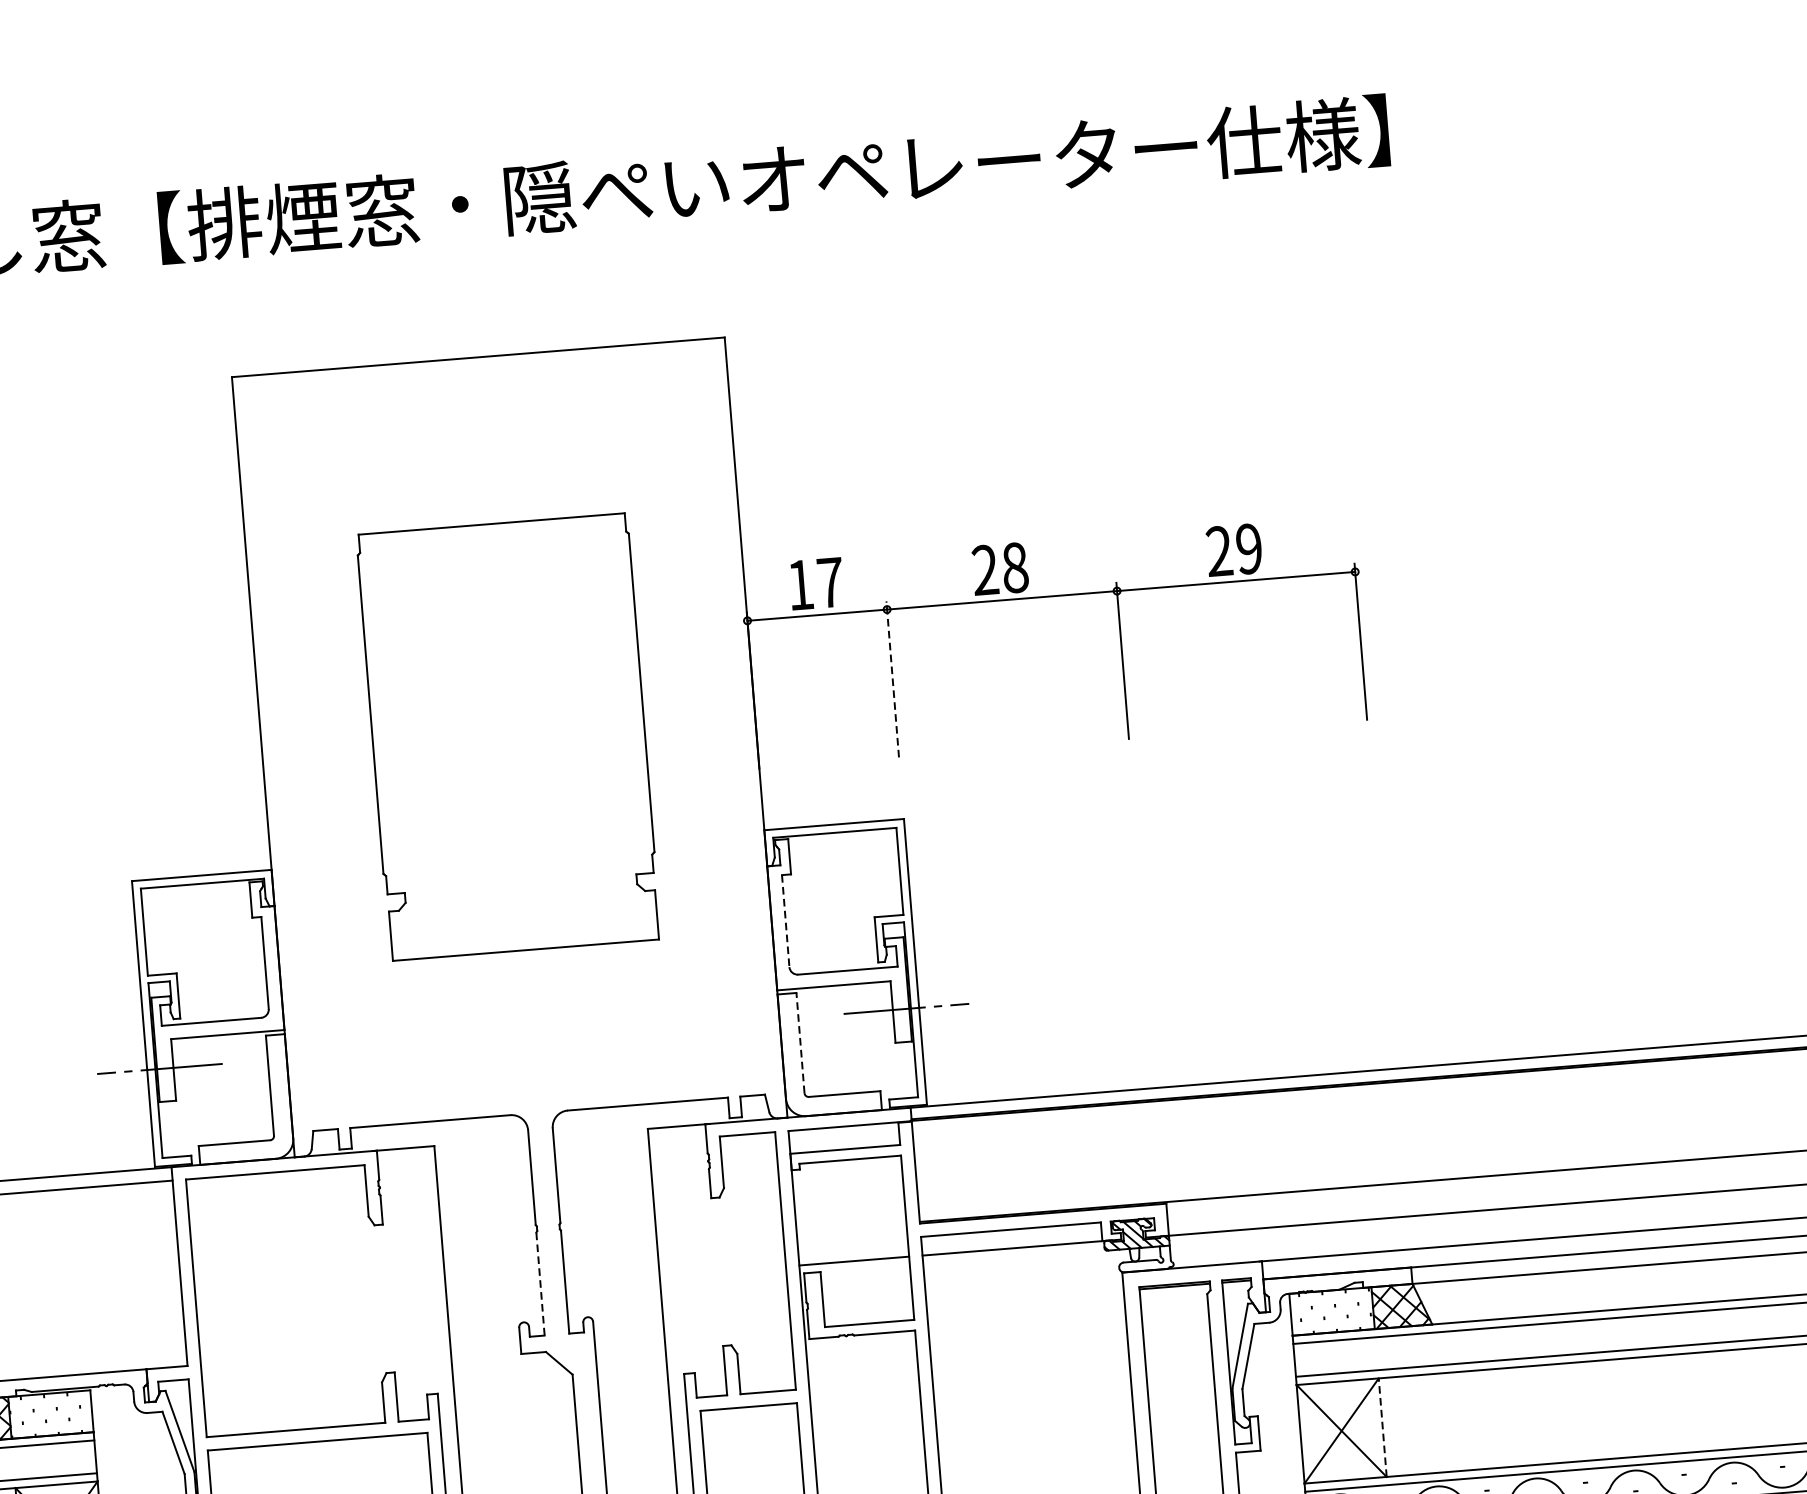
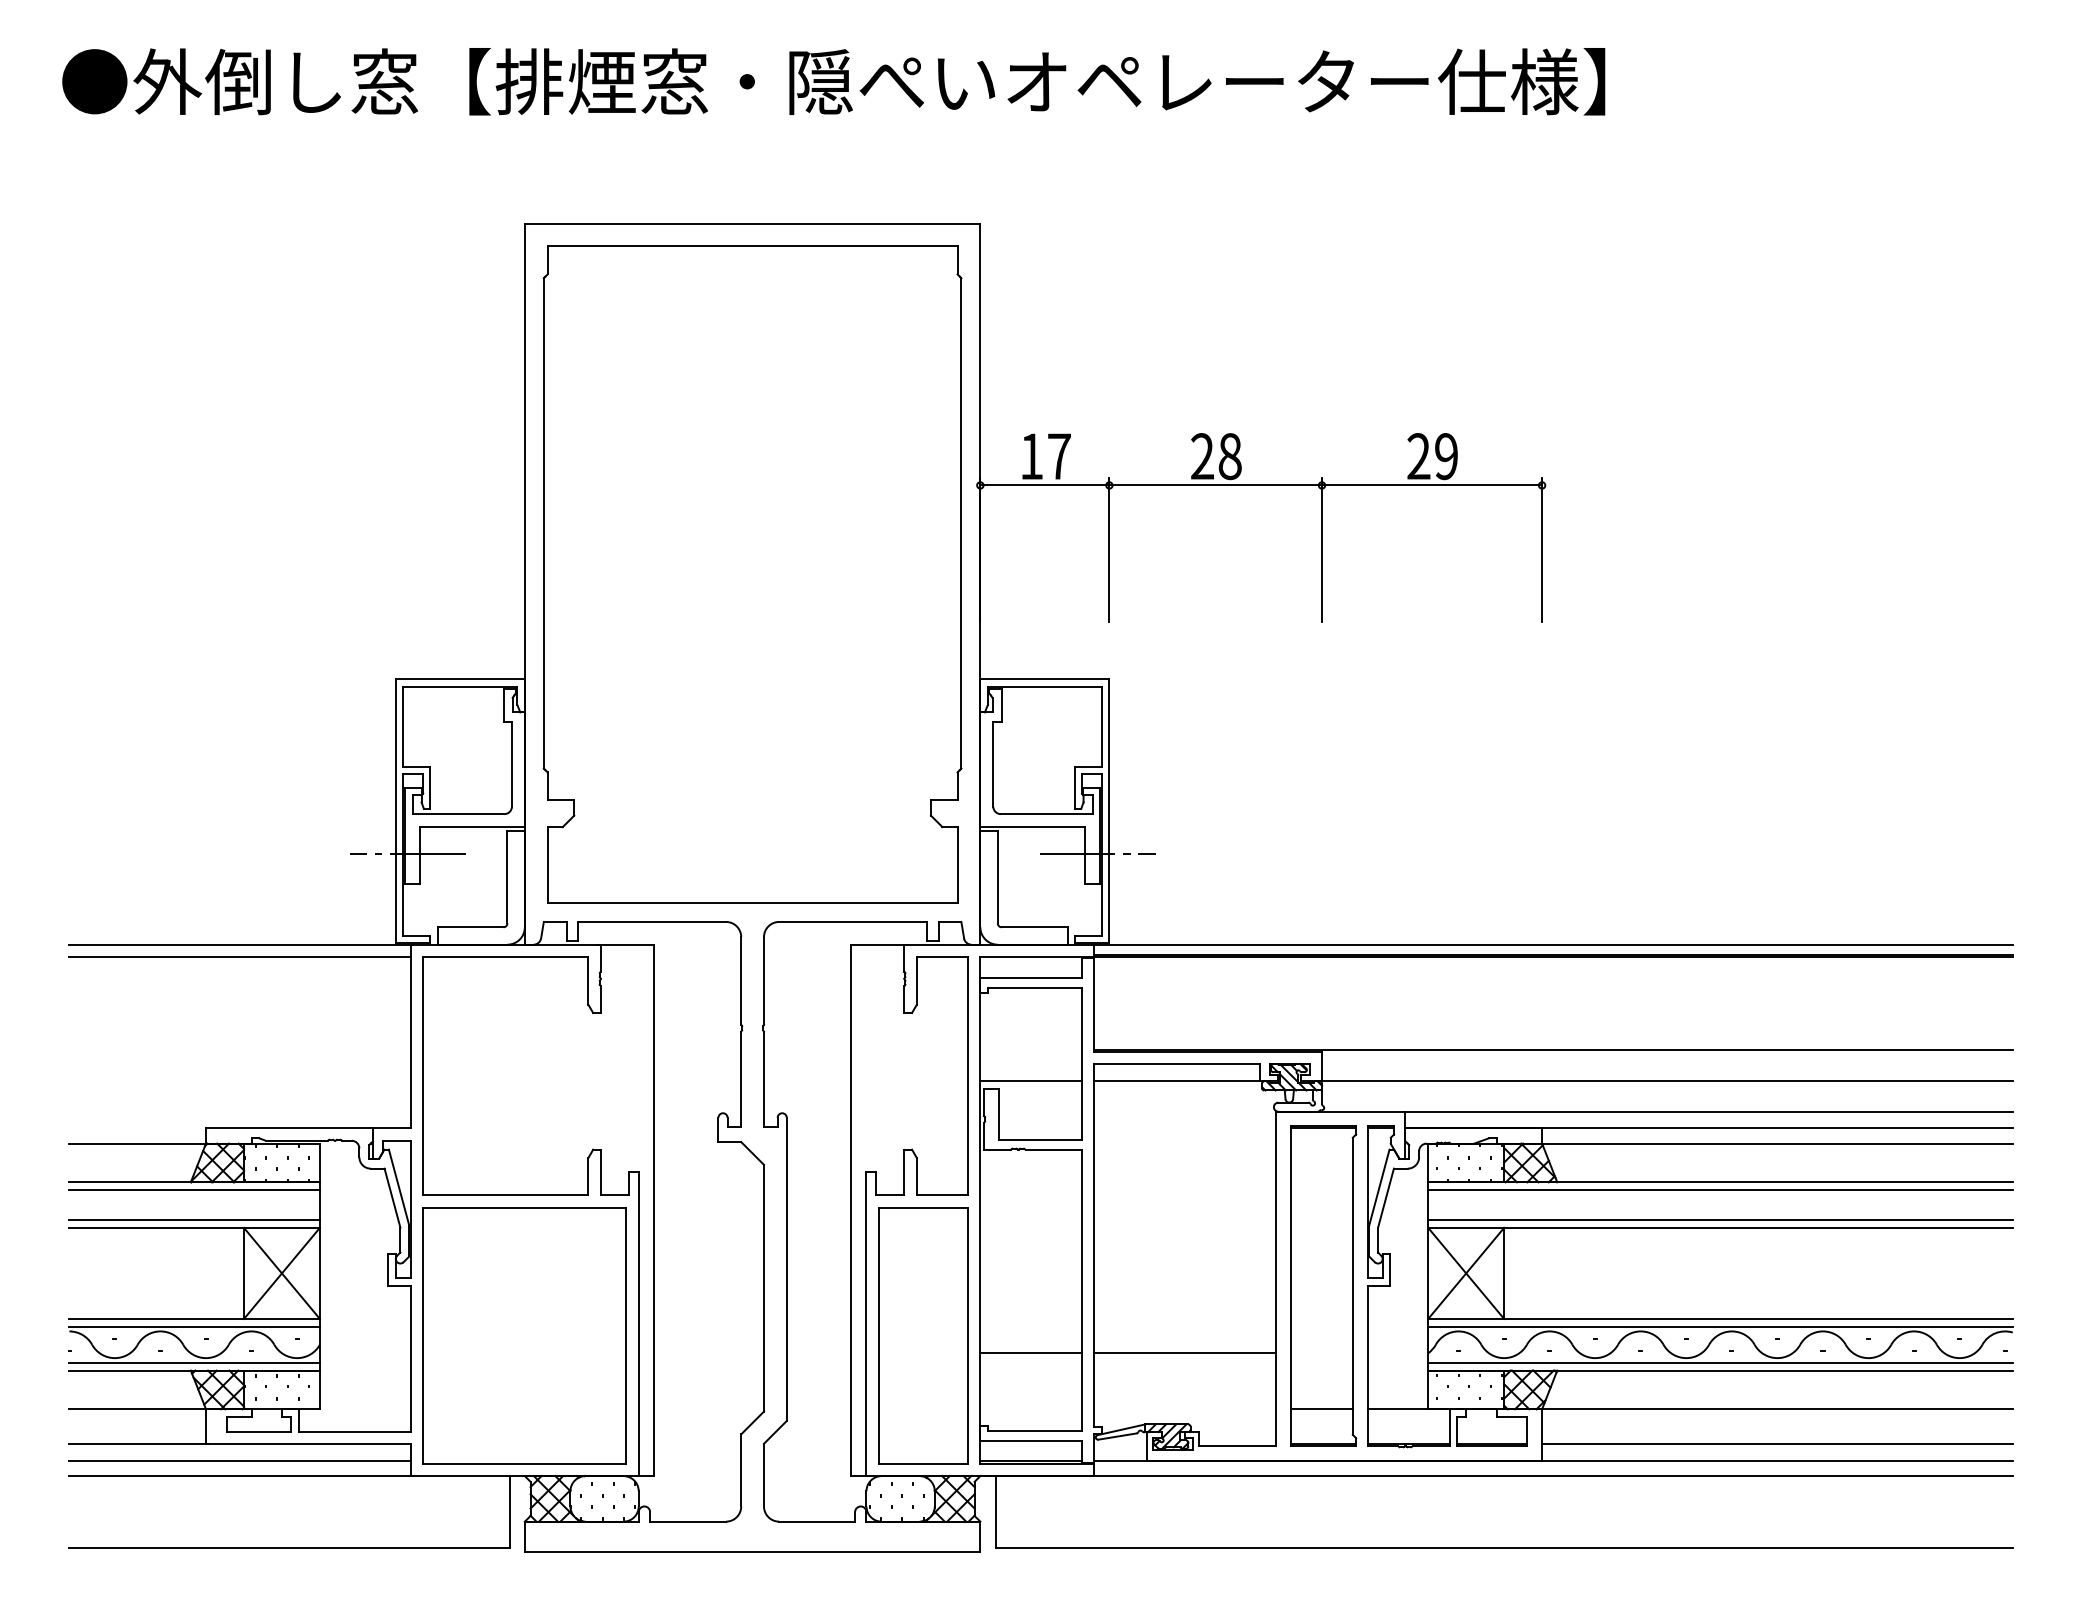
line: (892, 678) -> (1109, 549), dashed -> solid
part: (508, 737) -> (752, 574), size x1.67
line: (786, 921) -> (993, 764), dashed -> solid
line: (800, 1042) -> (997, 876), dashed -> solid
line: (540, 1284) -> (741, 1079), dashed -> solid
line: (1383, 1427) -> (1504, 1273), dashed -> solid

